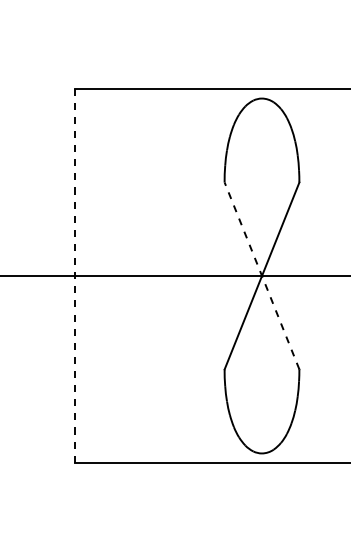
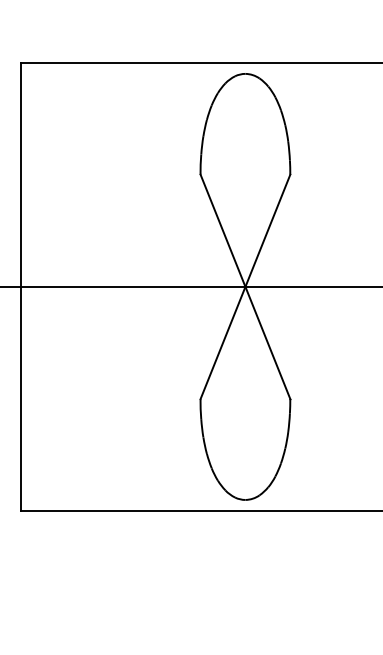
line: (75, 275) -> (21, 286), dashed -> solid
line: (262, 275) -> (246, 286), dashed -> solid

